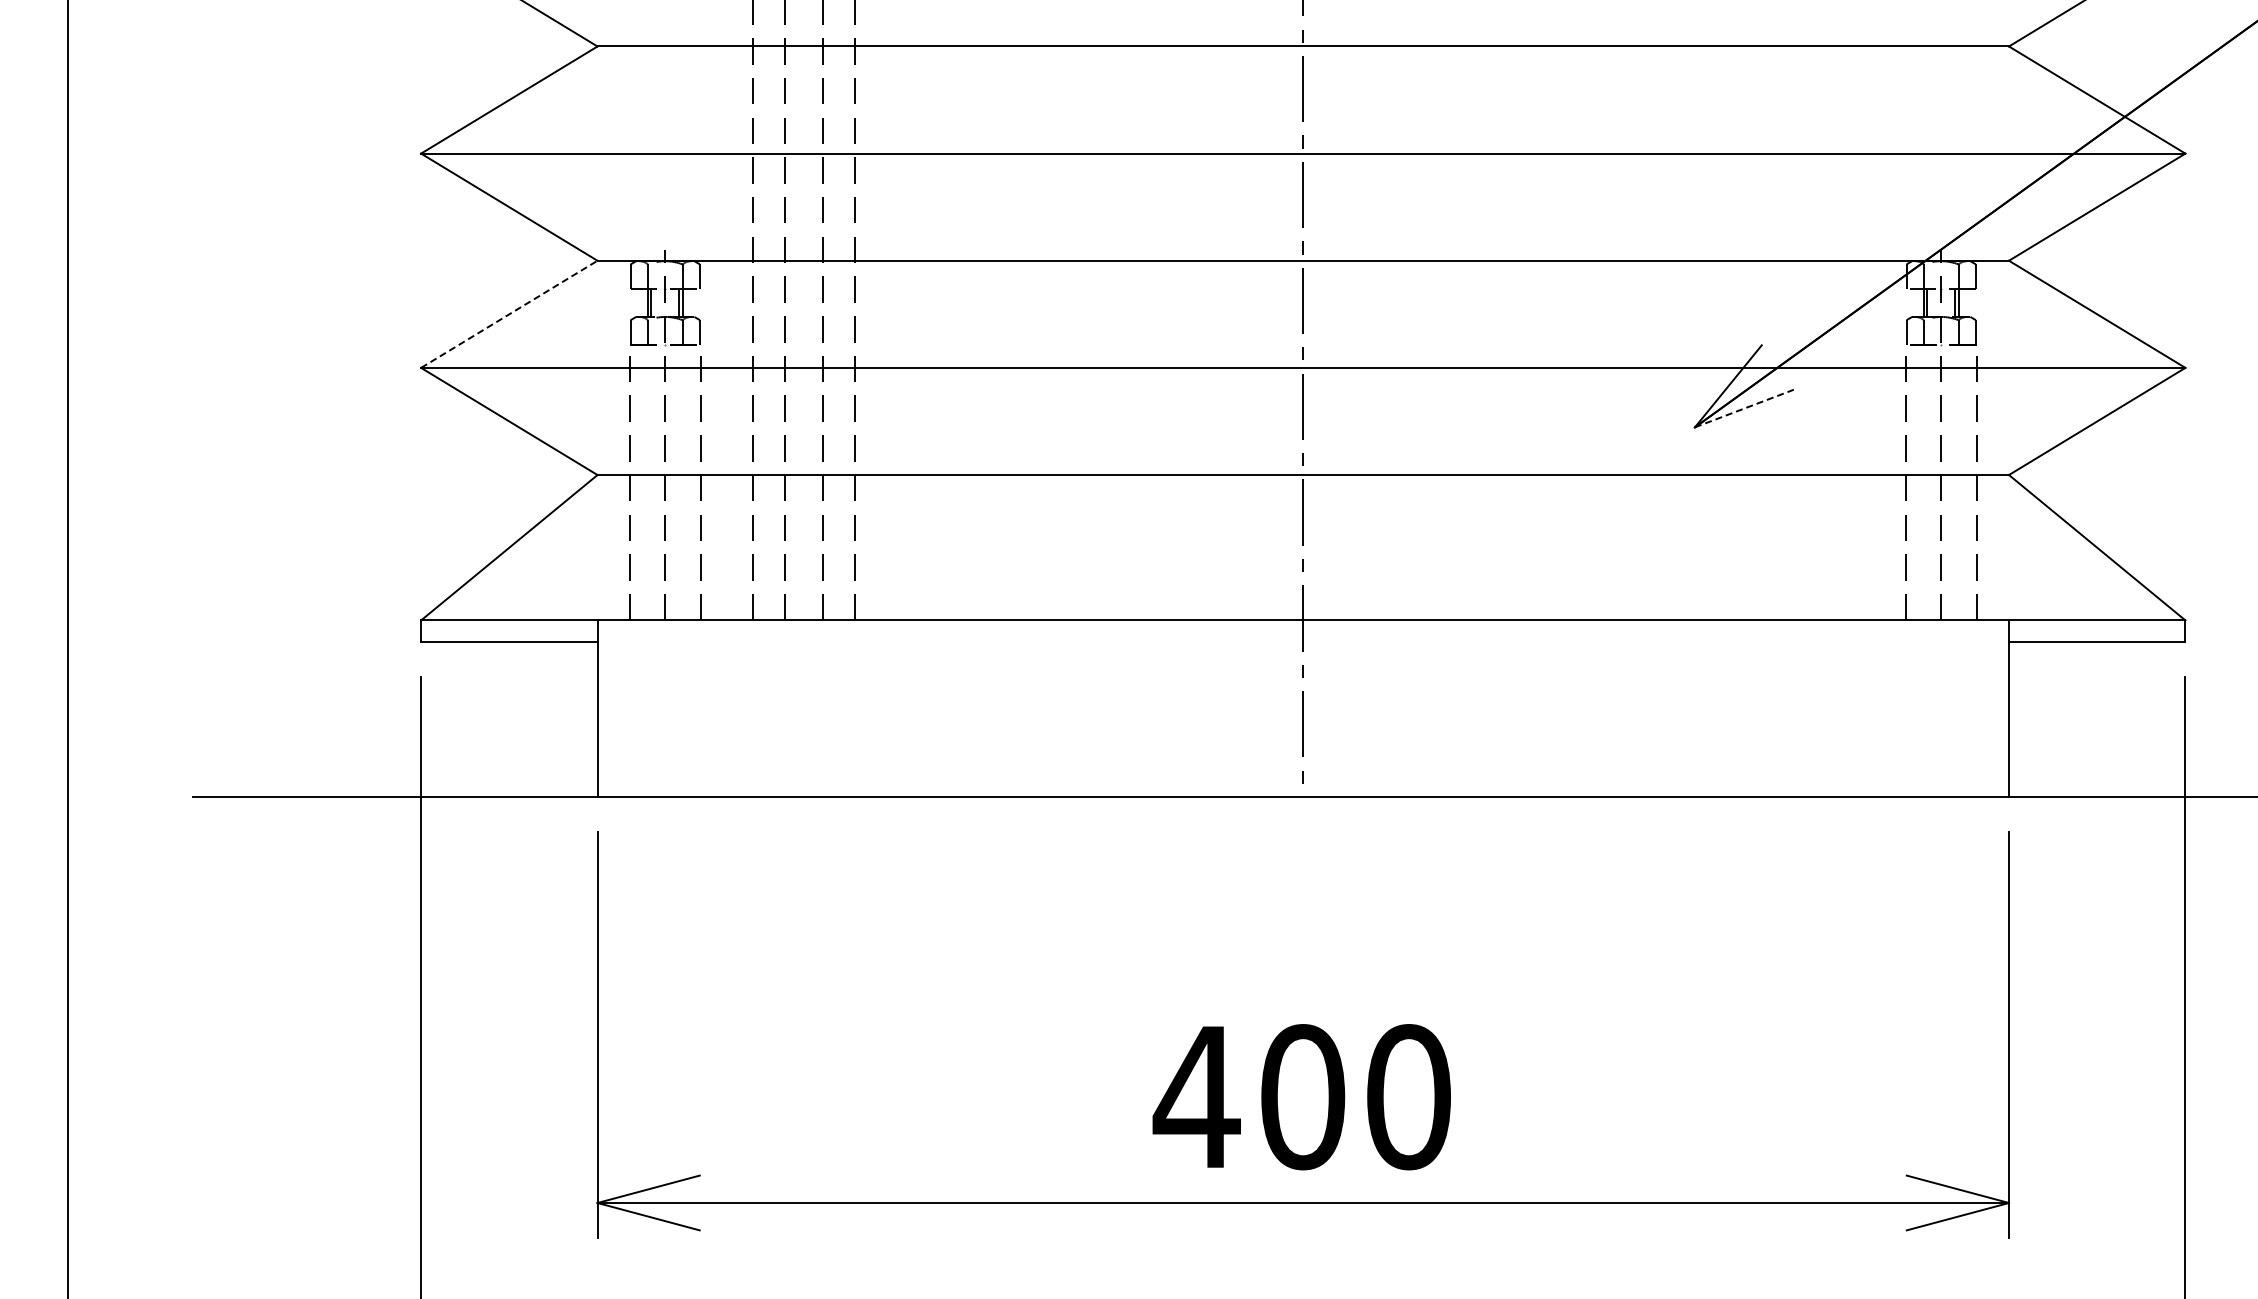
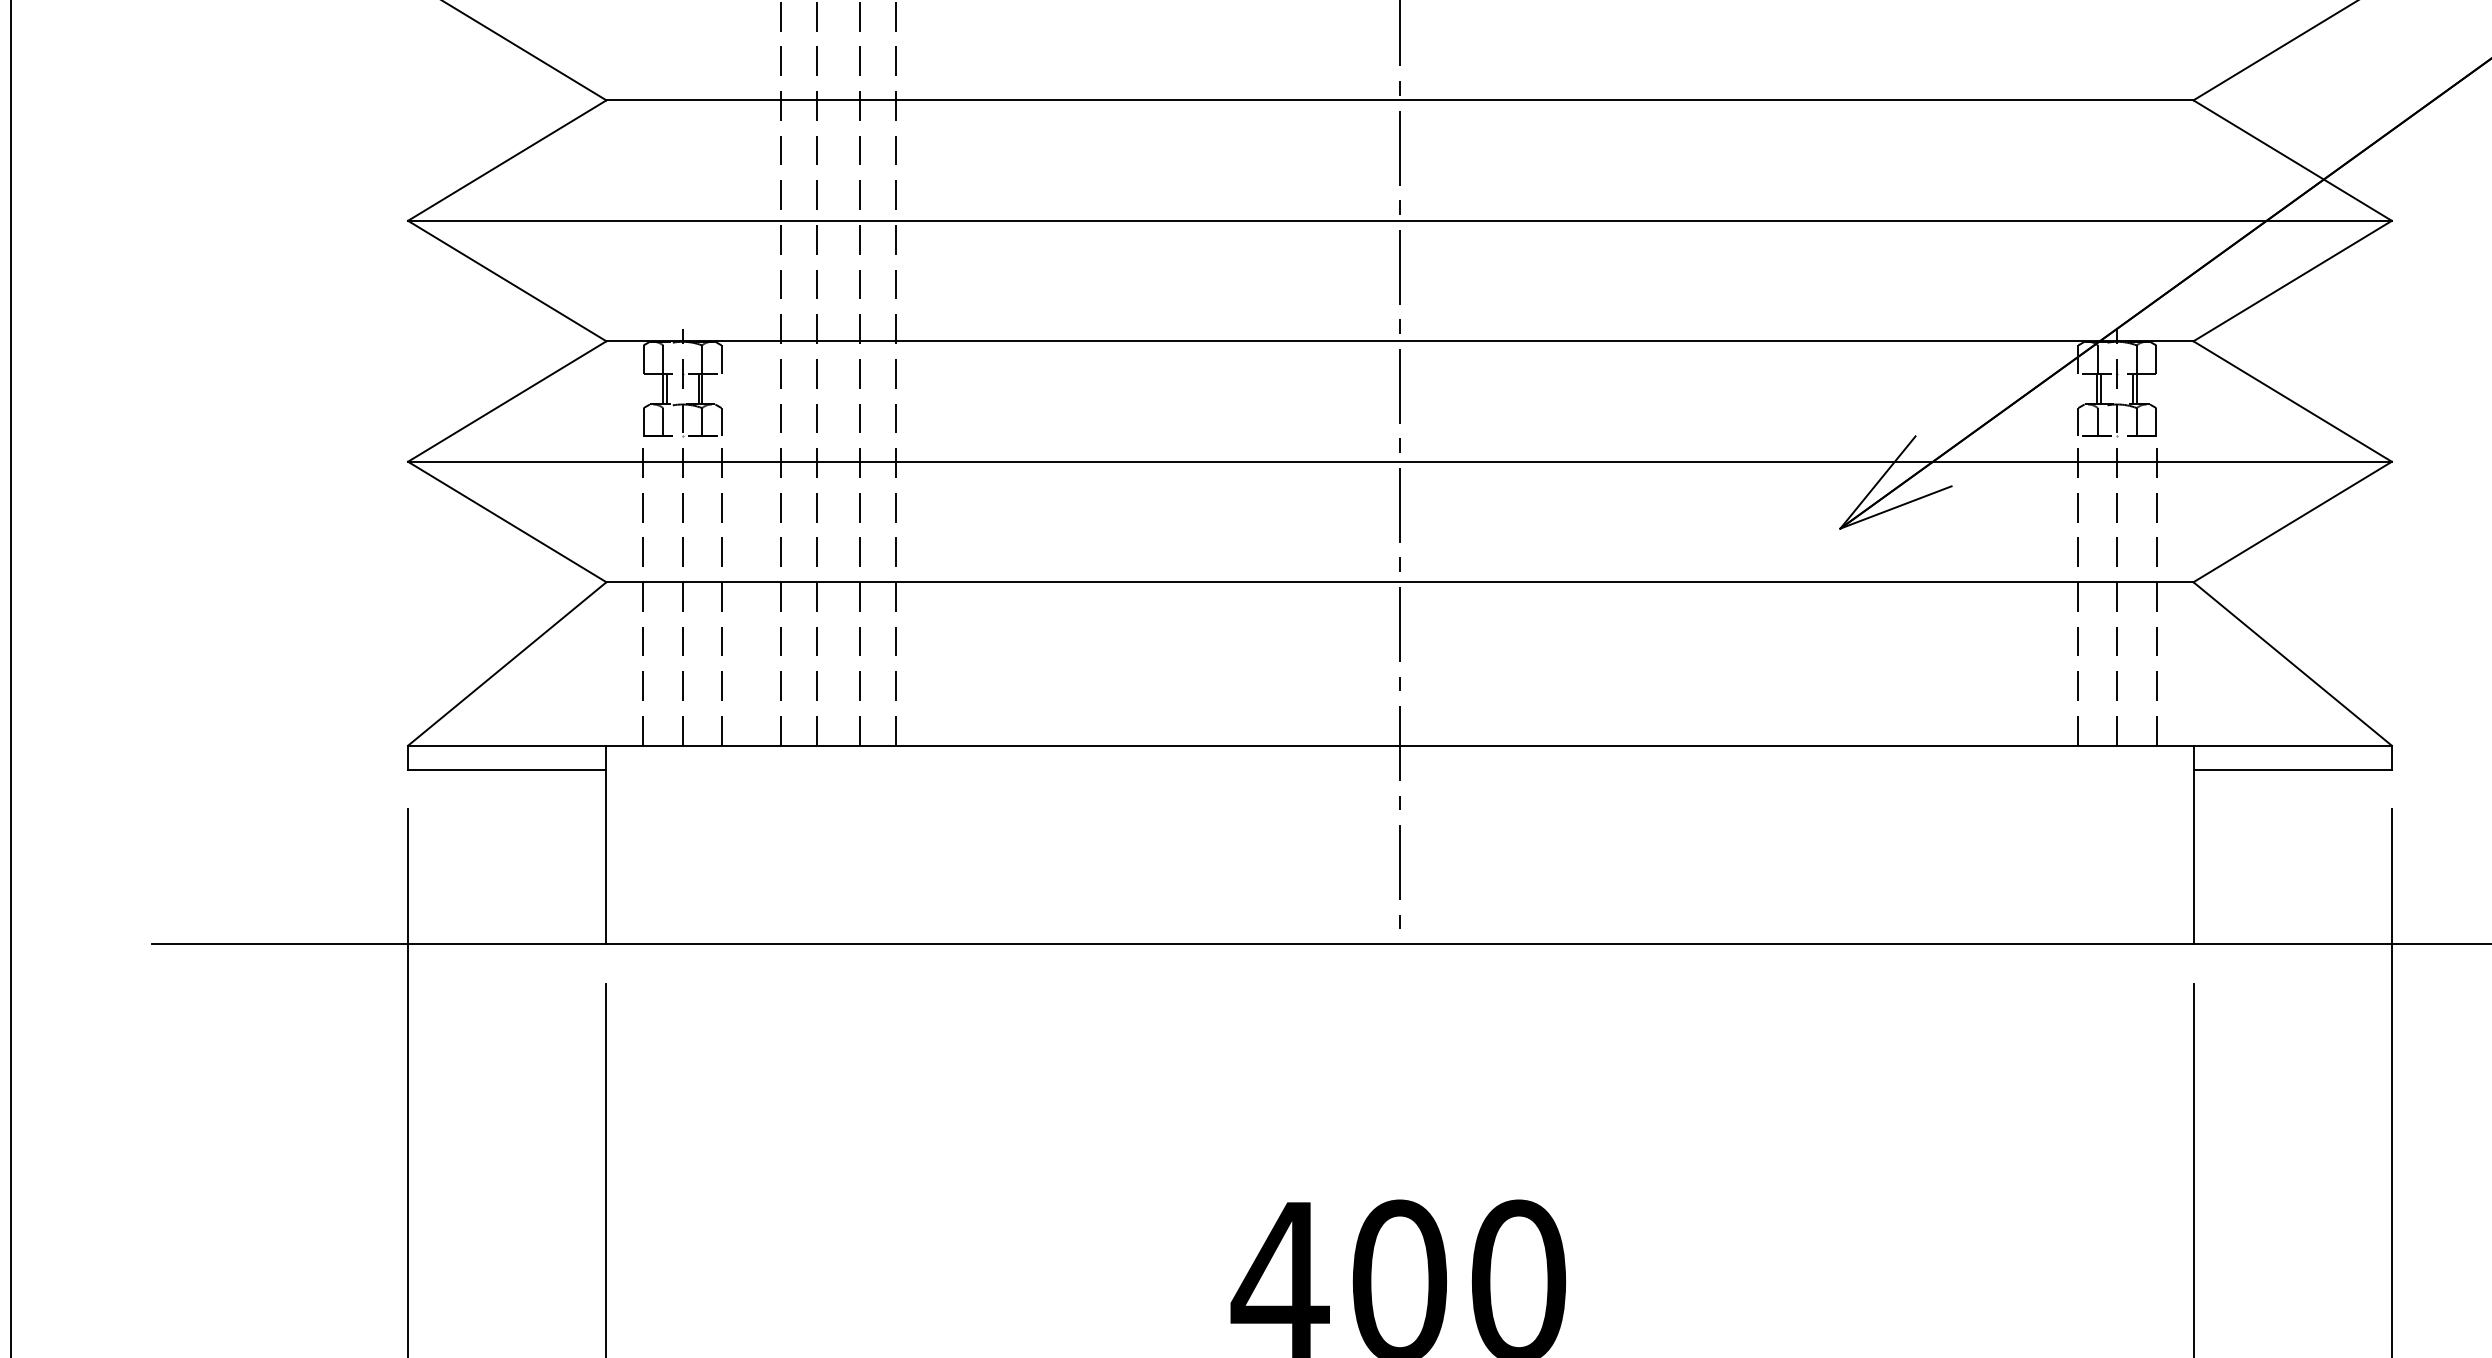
line: (509, 314) -> (507, 401), dashed -> solid
line: (1744, 408) -> (1896, 507), dashed -> solid

